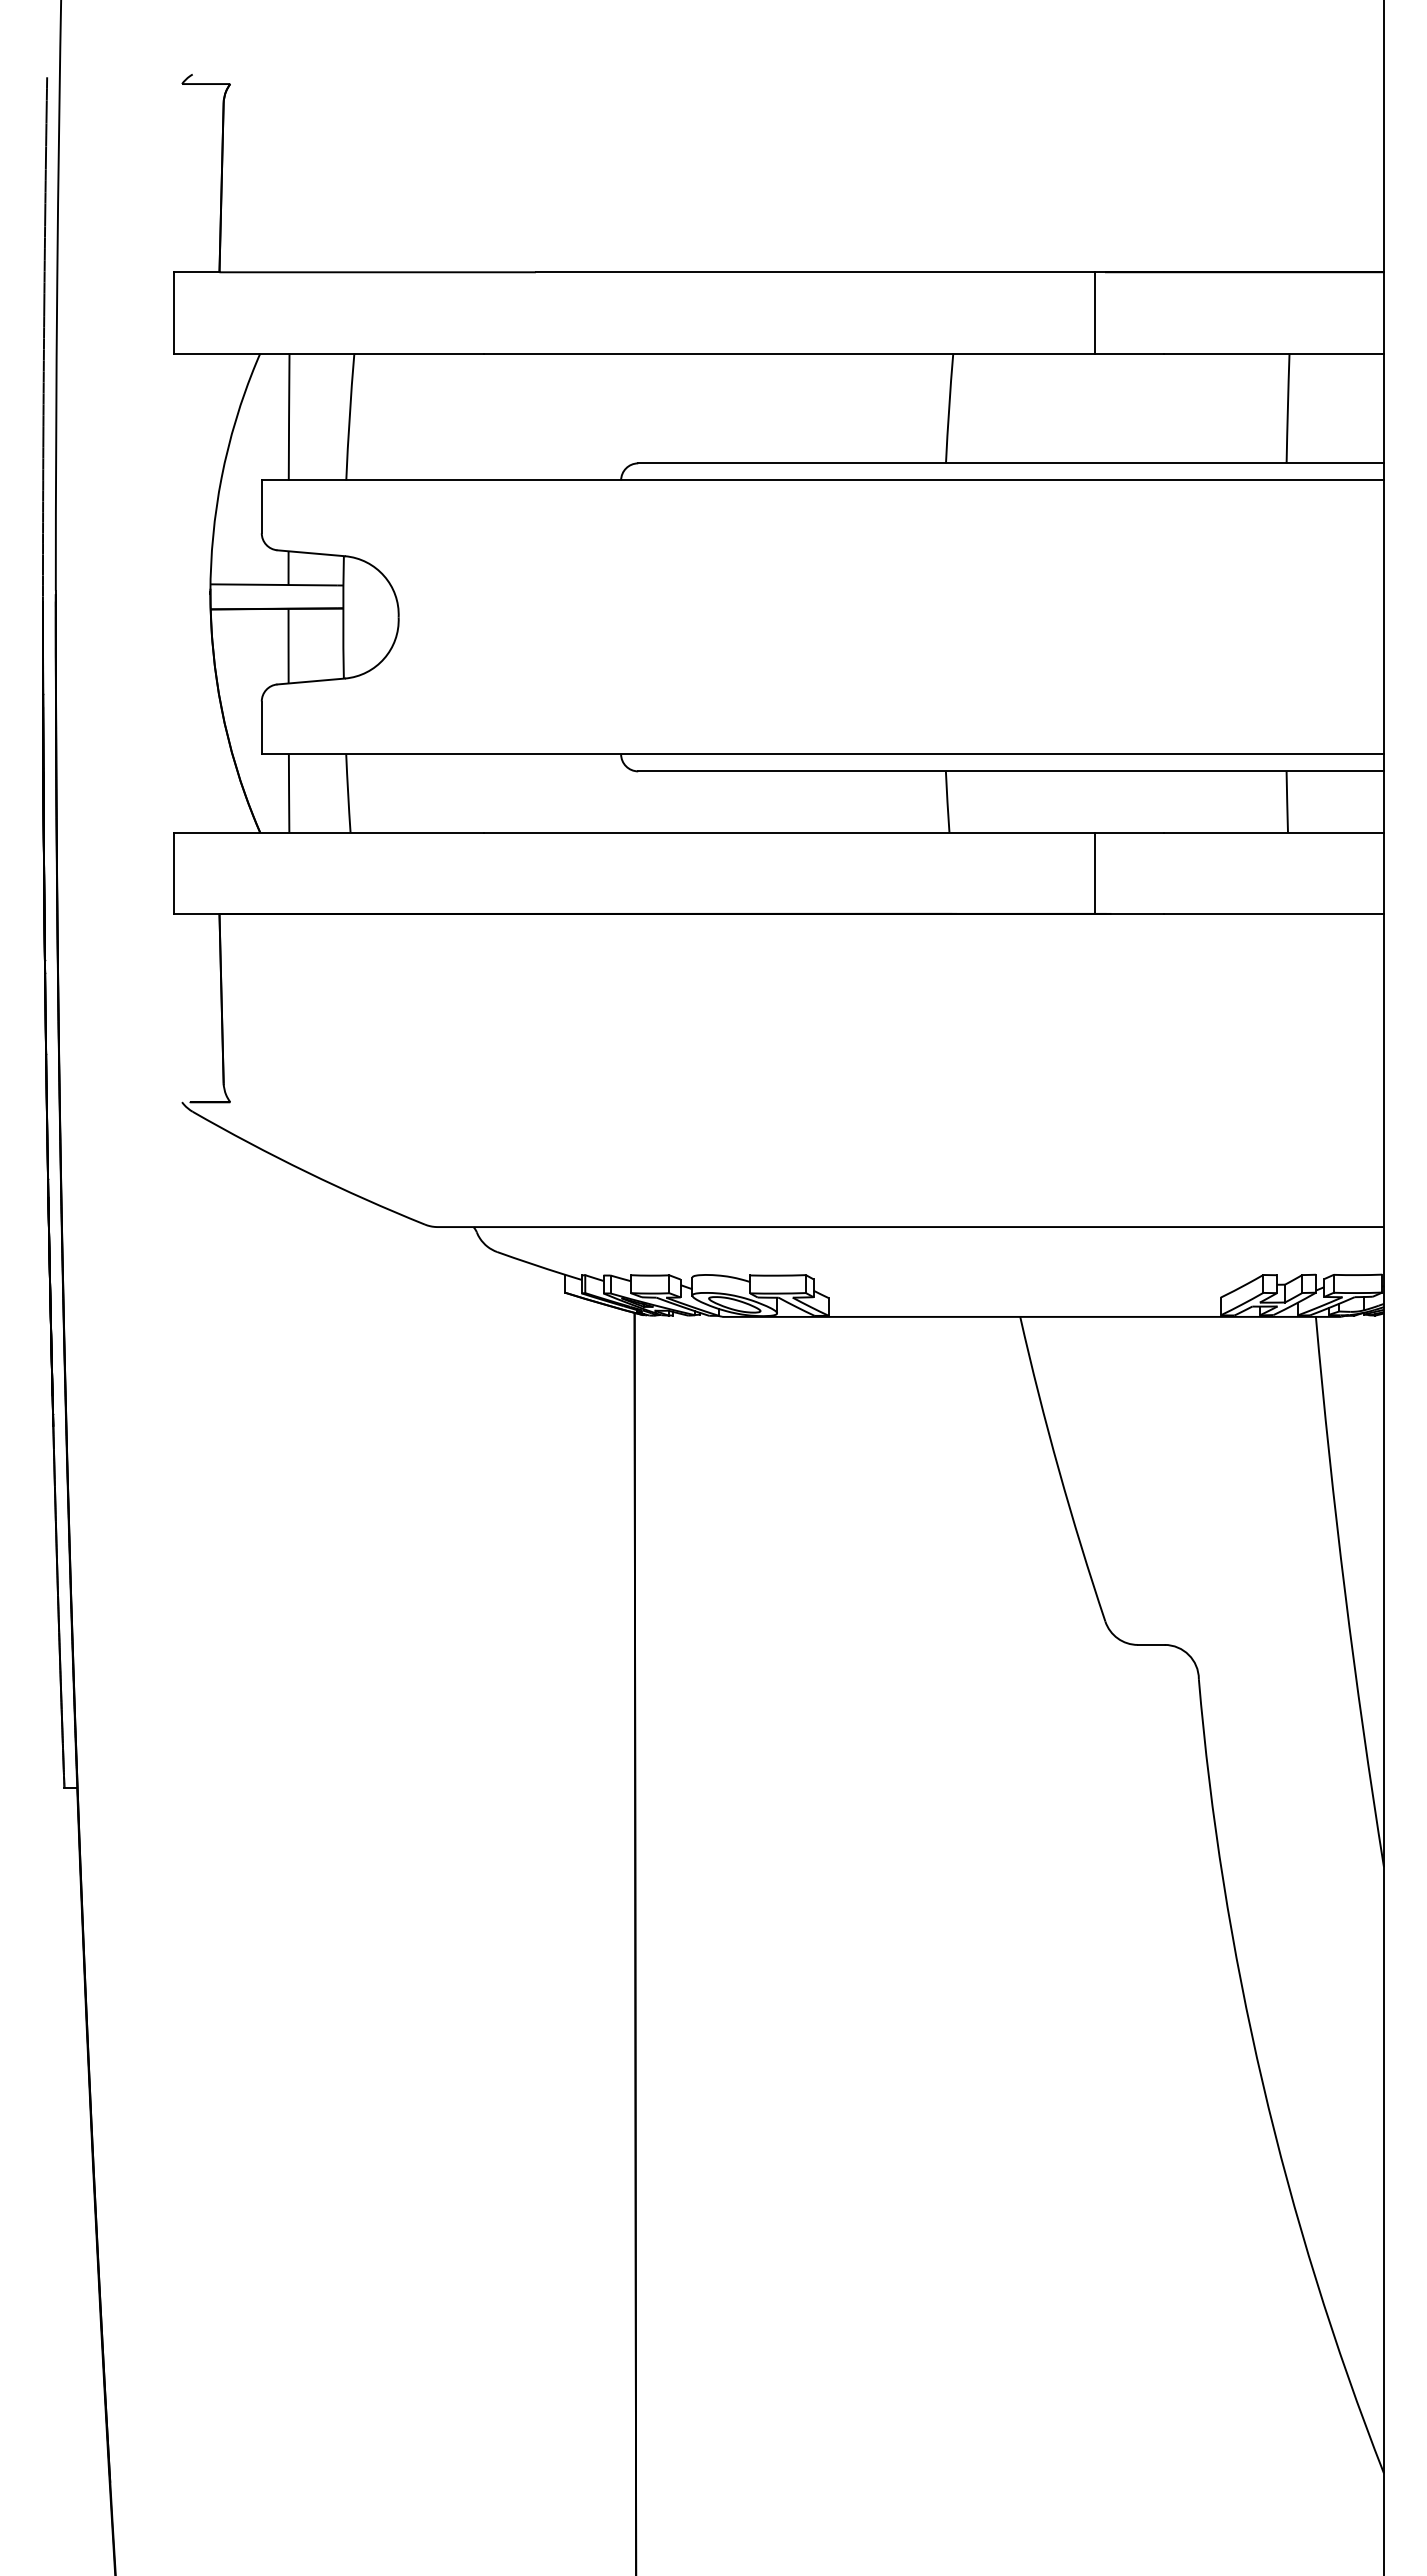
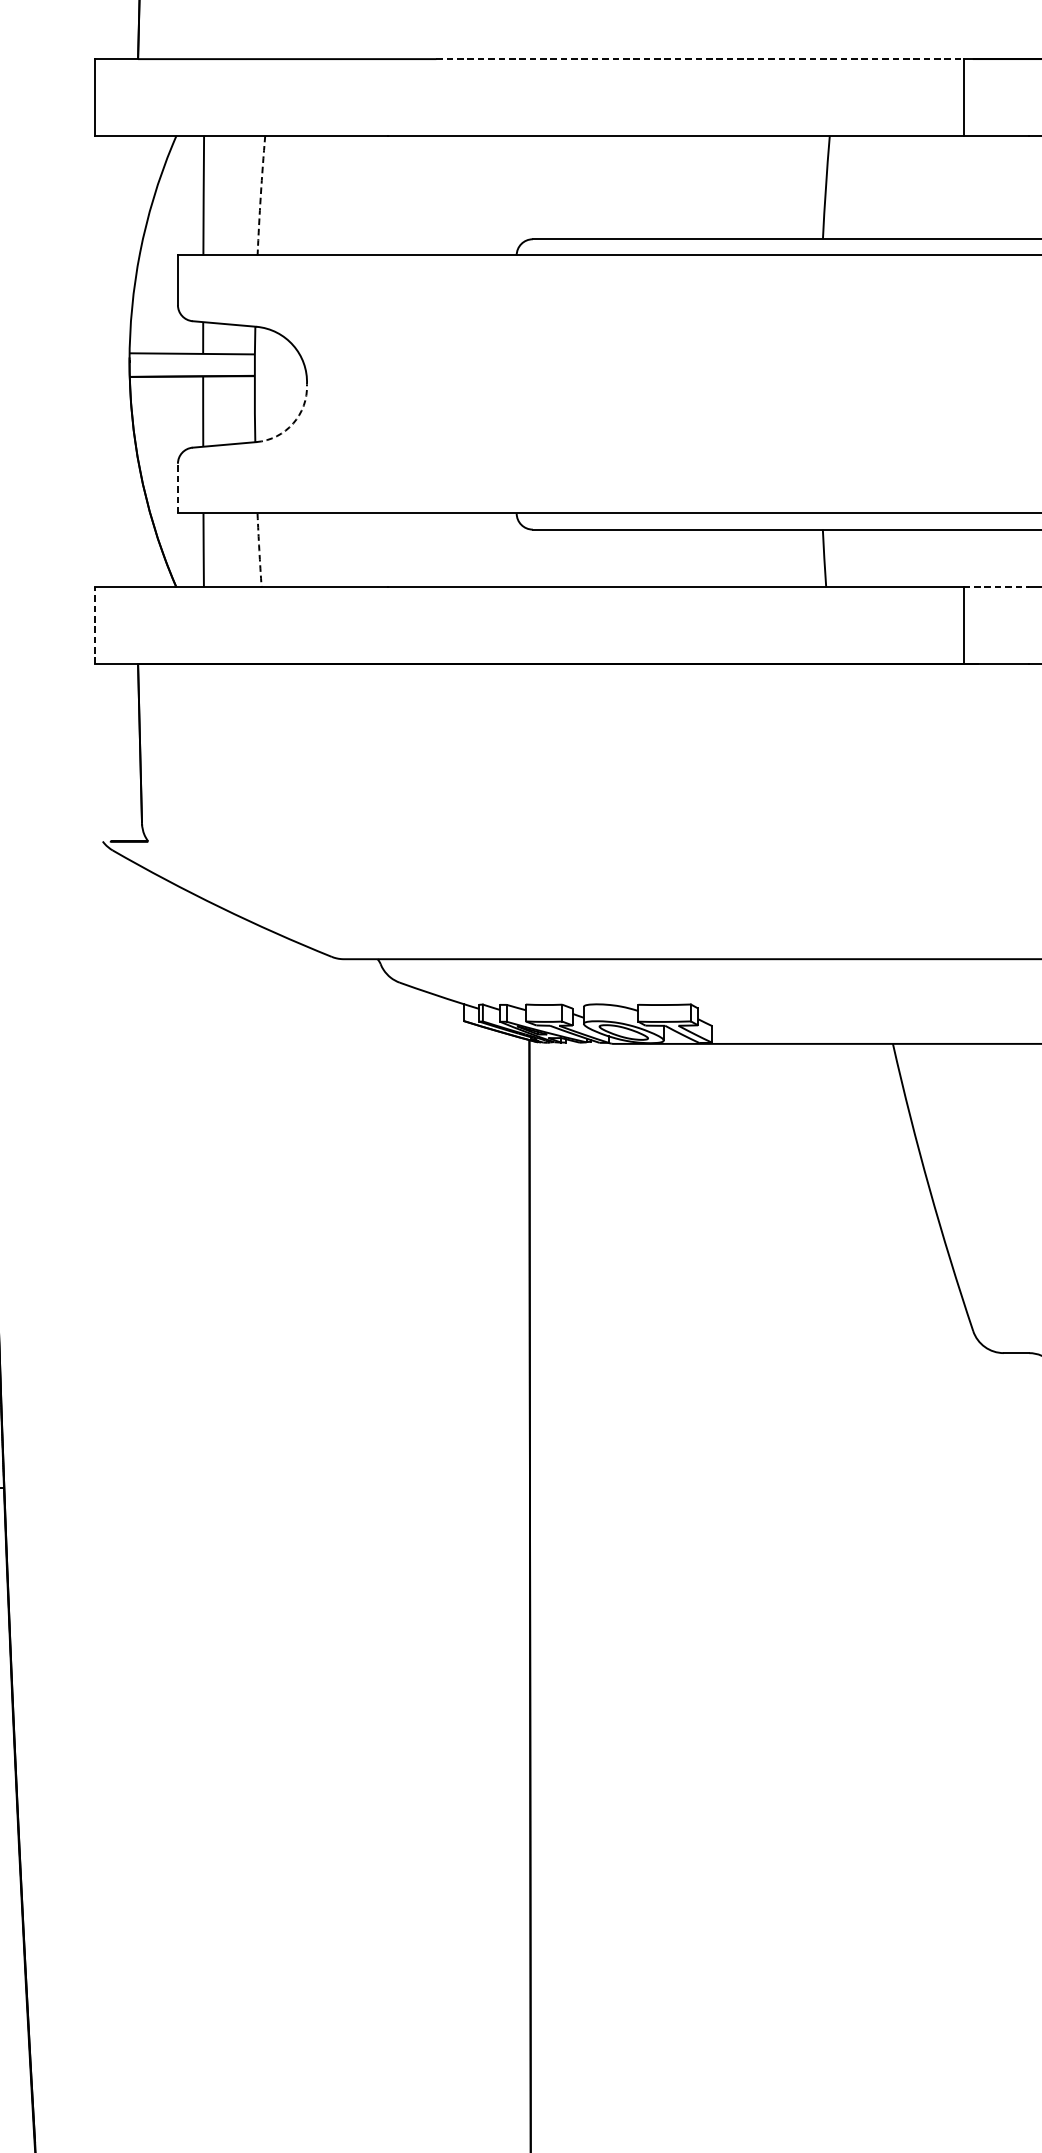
line: (815, 272) -> (699, 59), solid -> dashed
arc: (349, 416) -> (260, 195), solid -> dashed
arc: (384, 658) -> (293, 423), solid -> dashed
line: (261, 727) -> (177, 488), solid -> dashed
arc: (348, 793) -> (259, 550), solid -> dashed
line: (1130, 832) -> (996, 587), solid -> dashed
line: (173, 873) -> (94, 625), solid -> dashed

